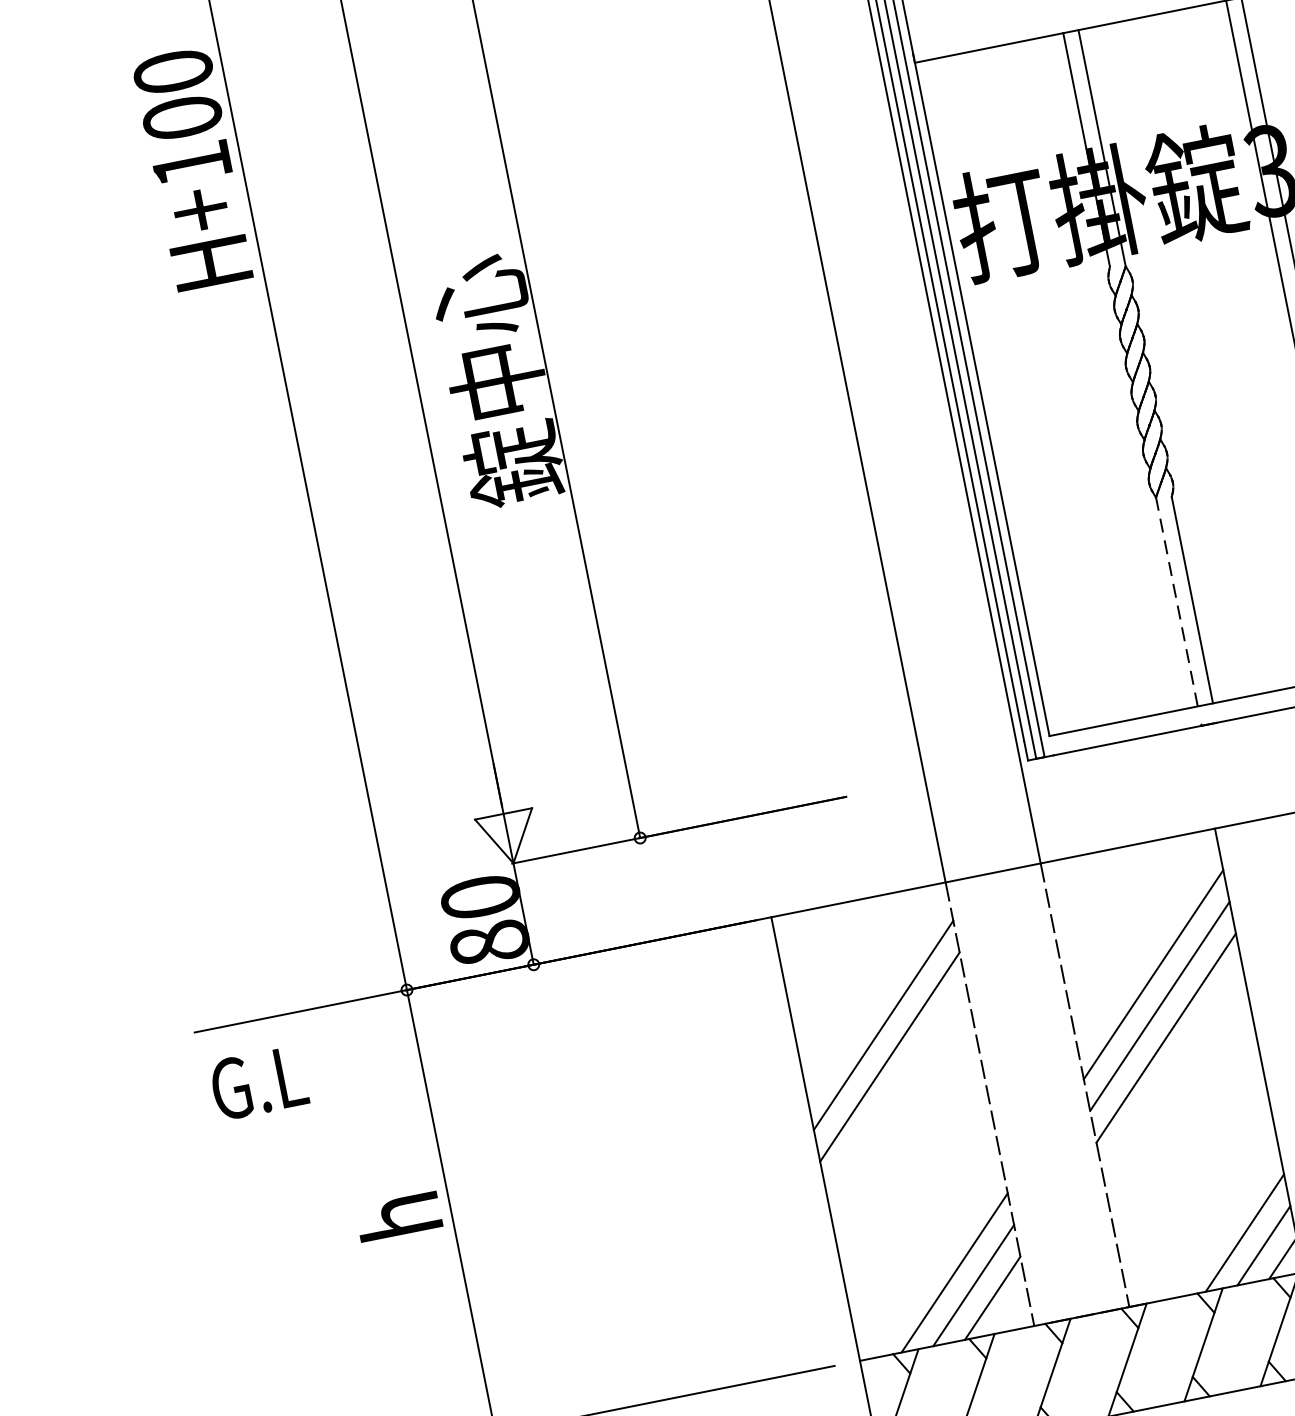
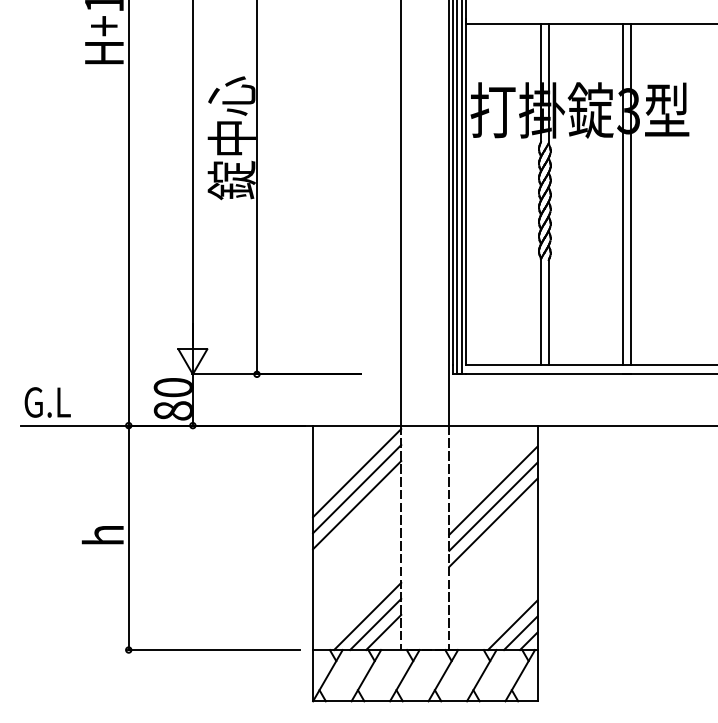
line: (1177, 601) -> (541, 311), dashed -> solid
line: (878, 994) -> (357, 473), added
text: (258, 1083) -> (47, 402), moved

